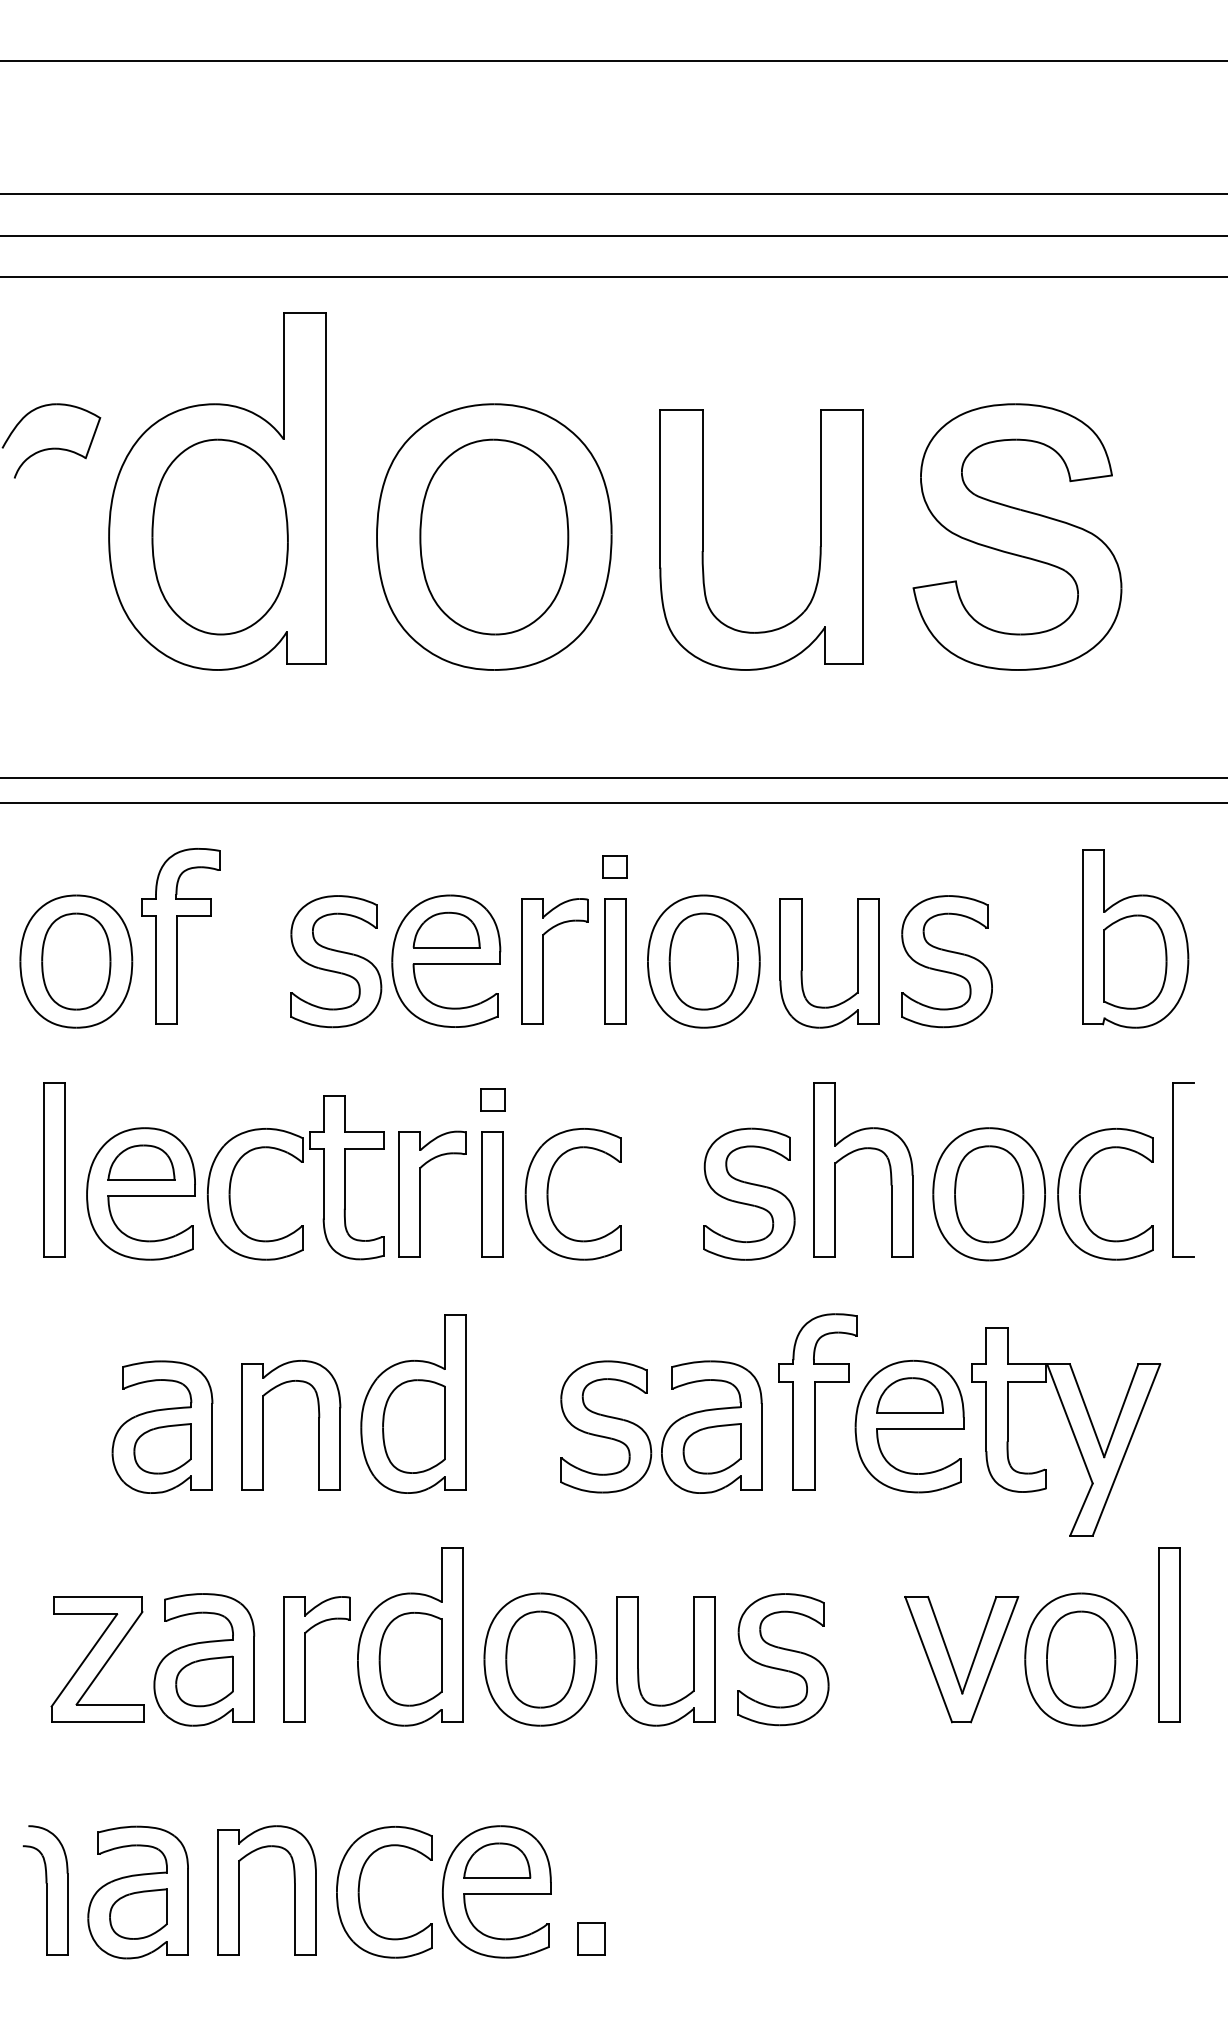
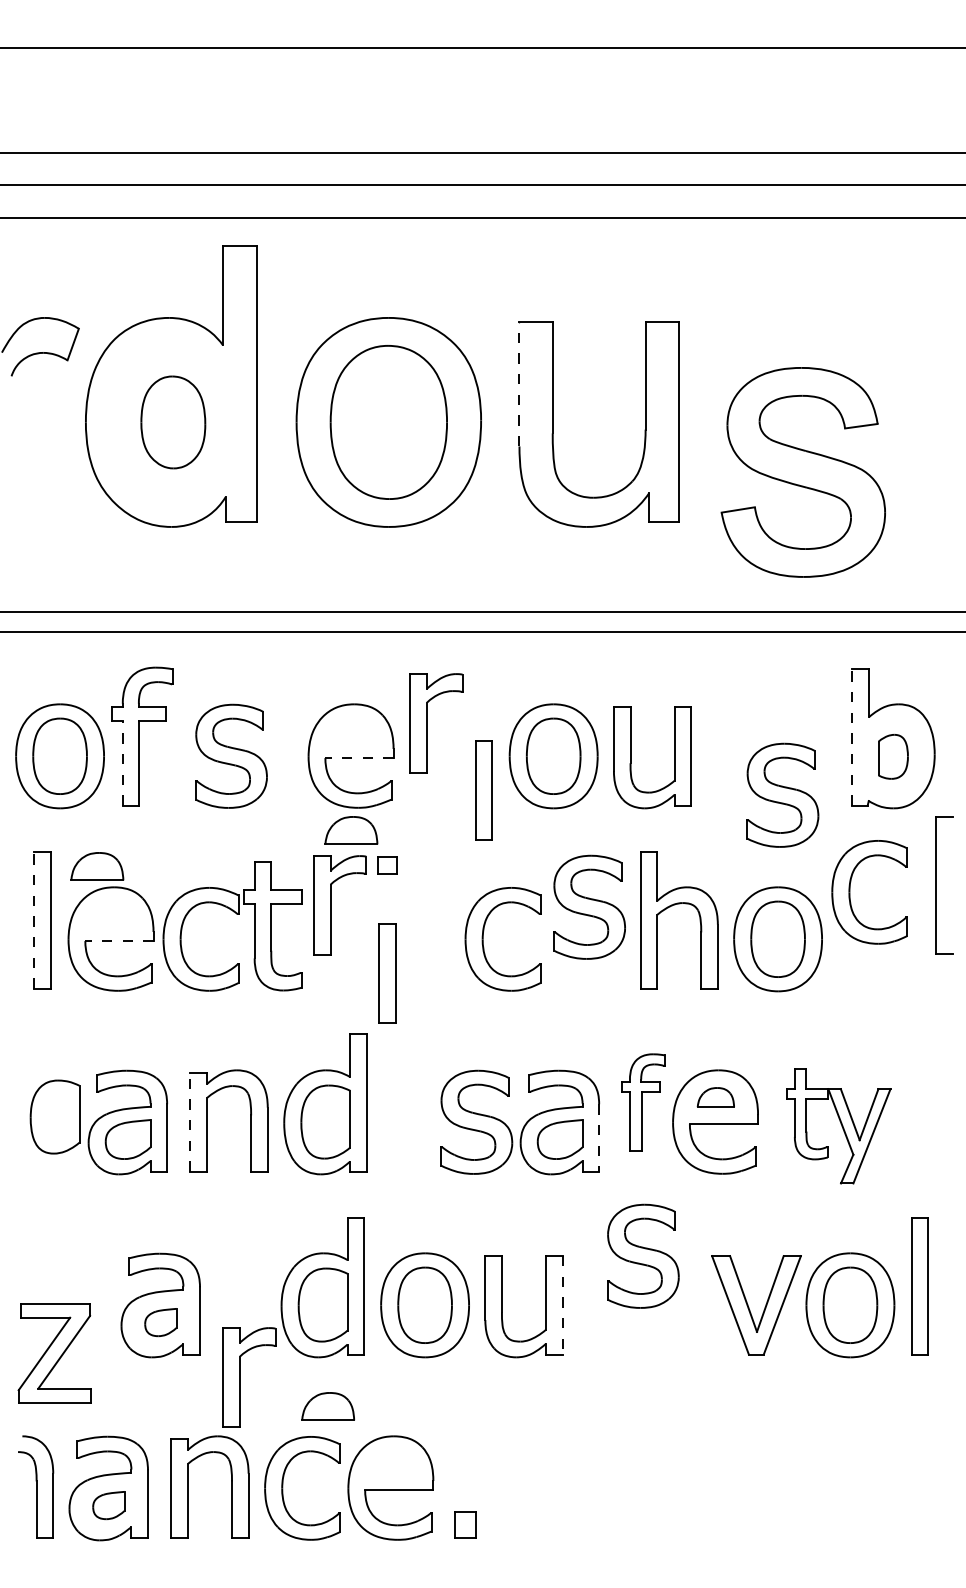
line: (660, 487) -> (519, 383), solid -> dashed
part: (220, 537) -> (173, 422), size x0.6
part: (1016, 537) -> (802, 472), moved
part: (615, 866) -> (484, 681), removed
part: (446, 930) -> (351, 830), moved
line: (1083, 937) -> (852, 737), solid -> dashed
part: (336, 960) -> (231, 755), moved
part: (946, 960) -> (782, 794), moved
part: (543, 961) -> (427, 723), moved
part: (614, 961) -> (483, 790), moved
part: (1135, 961) -> (893, 756), size x0.6
line: (456, 964) -> (359, 758), solid -> dashed
line: (155, 969) -> (122, 762), solid -> dashed
part: (141, 1162) -> (97, 866), moved
line: (43, 1170) -> (34, 920), solid -> dashed
part: (1172, 1170) -> (936, 885), moved
part: (749, 1193) -> (589, 906), moved
part: (421, 1194) -> (331, 905), moved
part: (492, 1194) -> (387, 973), moved
part: (548, 1194) -> (483, 939), moved
part: (1081, 1194) -> (850, 892), moved
line: (150, 1197) -> (118, 941), solid -> dashed
part: (909, 1395) -> (715, 1097), size x0.7
part: (818, 1401) -> (643, 1102), size x0.7
part: (69, 1419) -> (54, 1116), added
line: (242, 1425) -> (190, 1121), solid -> dashed
part: (1065, 1432) -> (838, 1126), size x0.7
line: (762, 1446) -> (599, 1137), solid -> dashed
part: (783, 1658) -> (643, 1255), moved
part: (97, 1659) -> (54, 1353), moved
part: (305, 1659) -> (240, 1377), moved
line: (715, 1659) -> (562, 1305), solid -> dashed
part: (203, 1681) -> (160, 1322), size x0.7
part: (496, 1860) -> (327, 1406), moved
part: (137, 1914) -> (108, 1505), size x0.7

